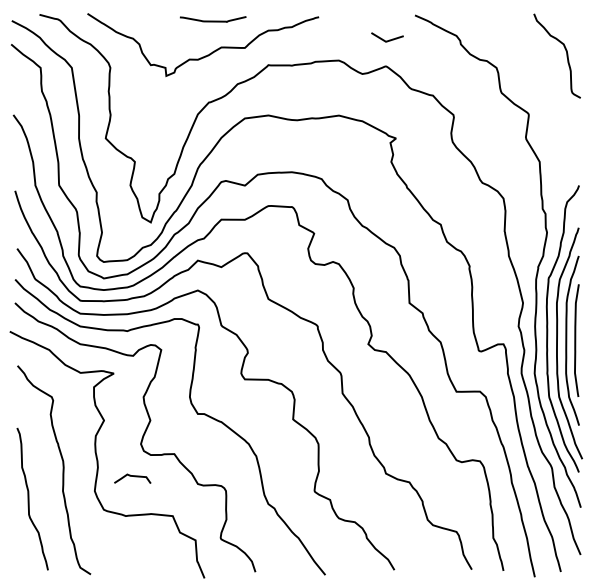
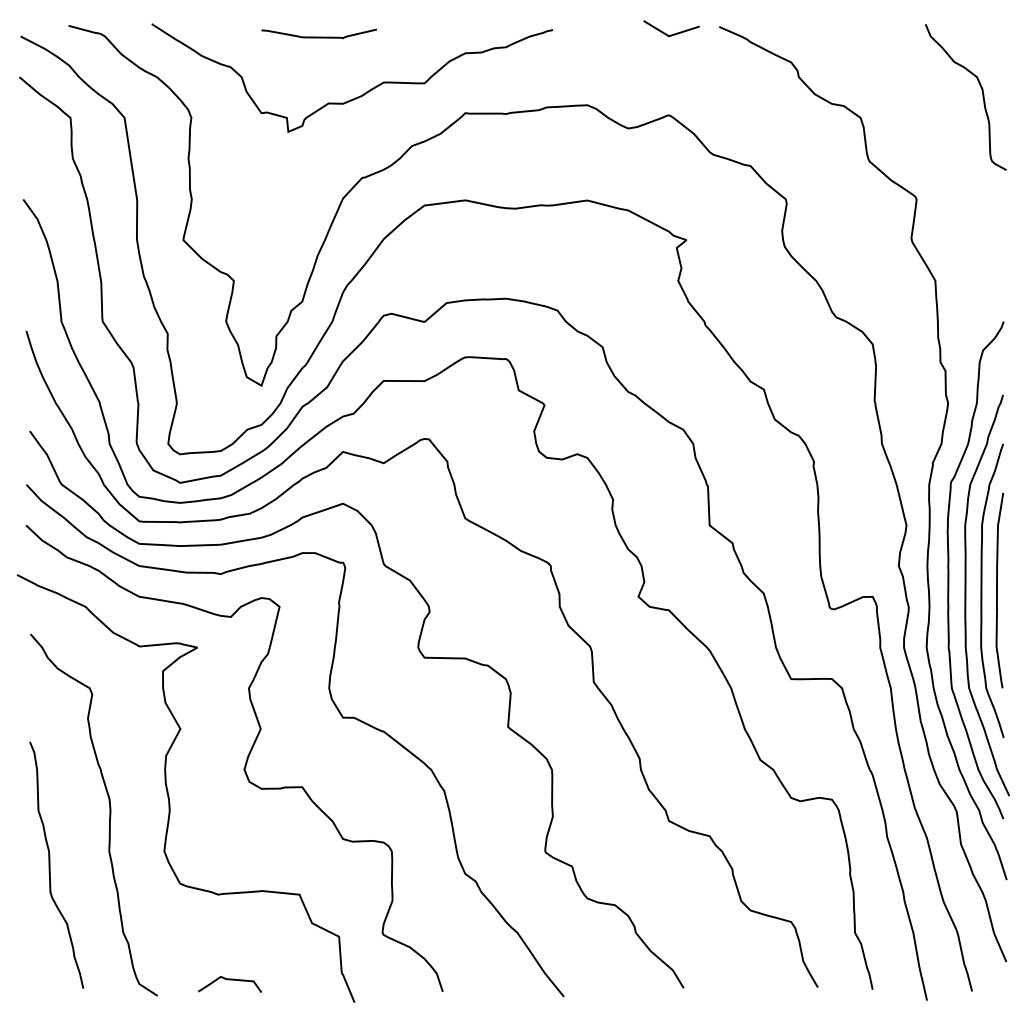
curve: (212, 20) -> (318, 35), moved
line: (389, 39) -> (675, 32), moved
curve: (132, 476) -> (229, 980), moved

